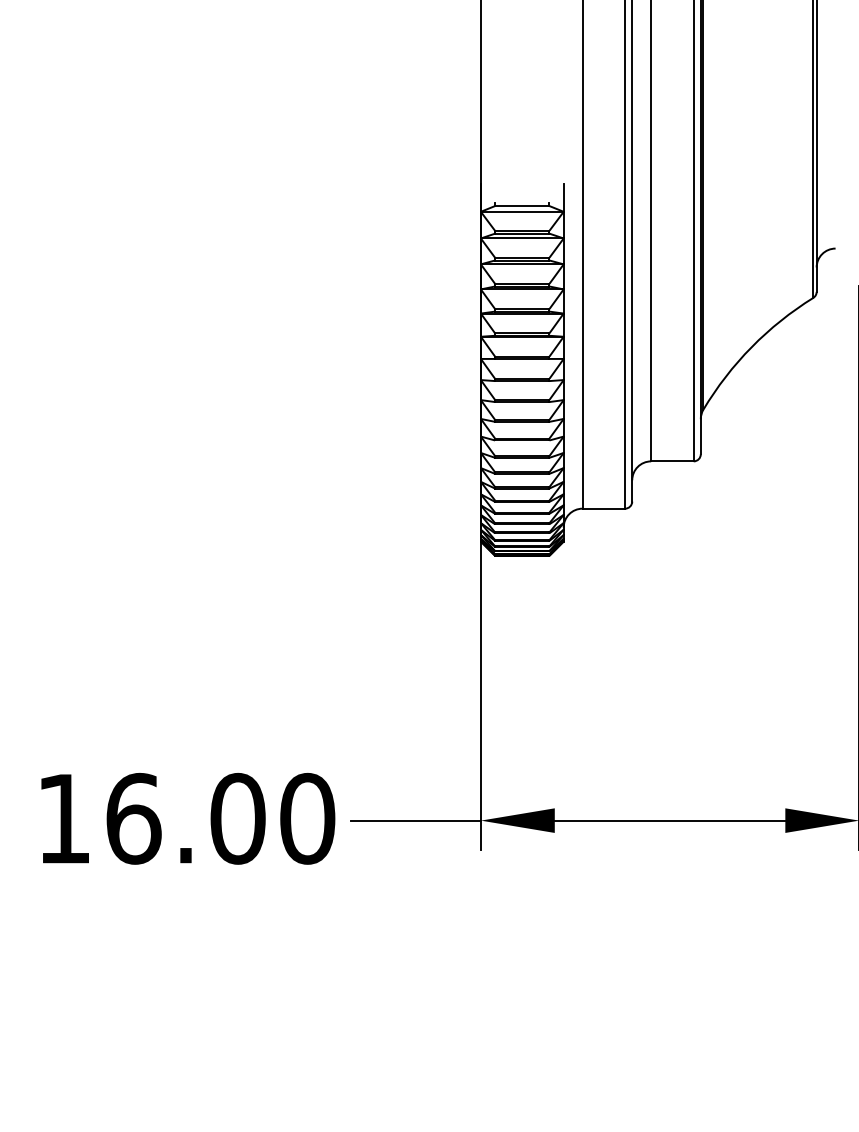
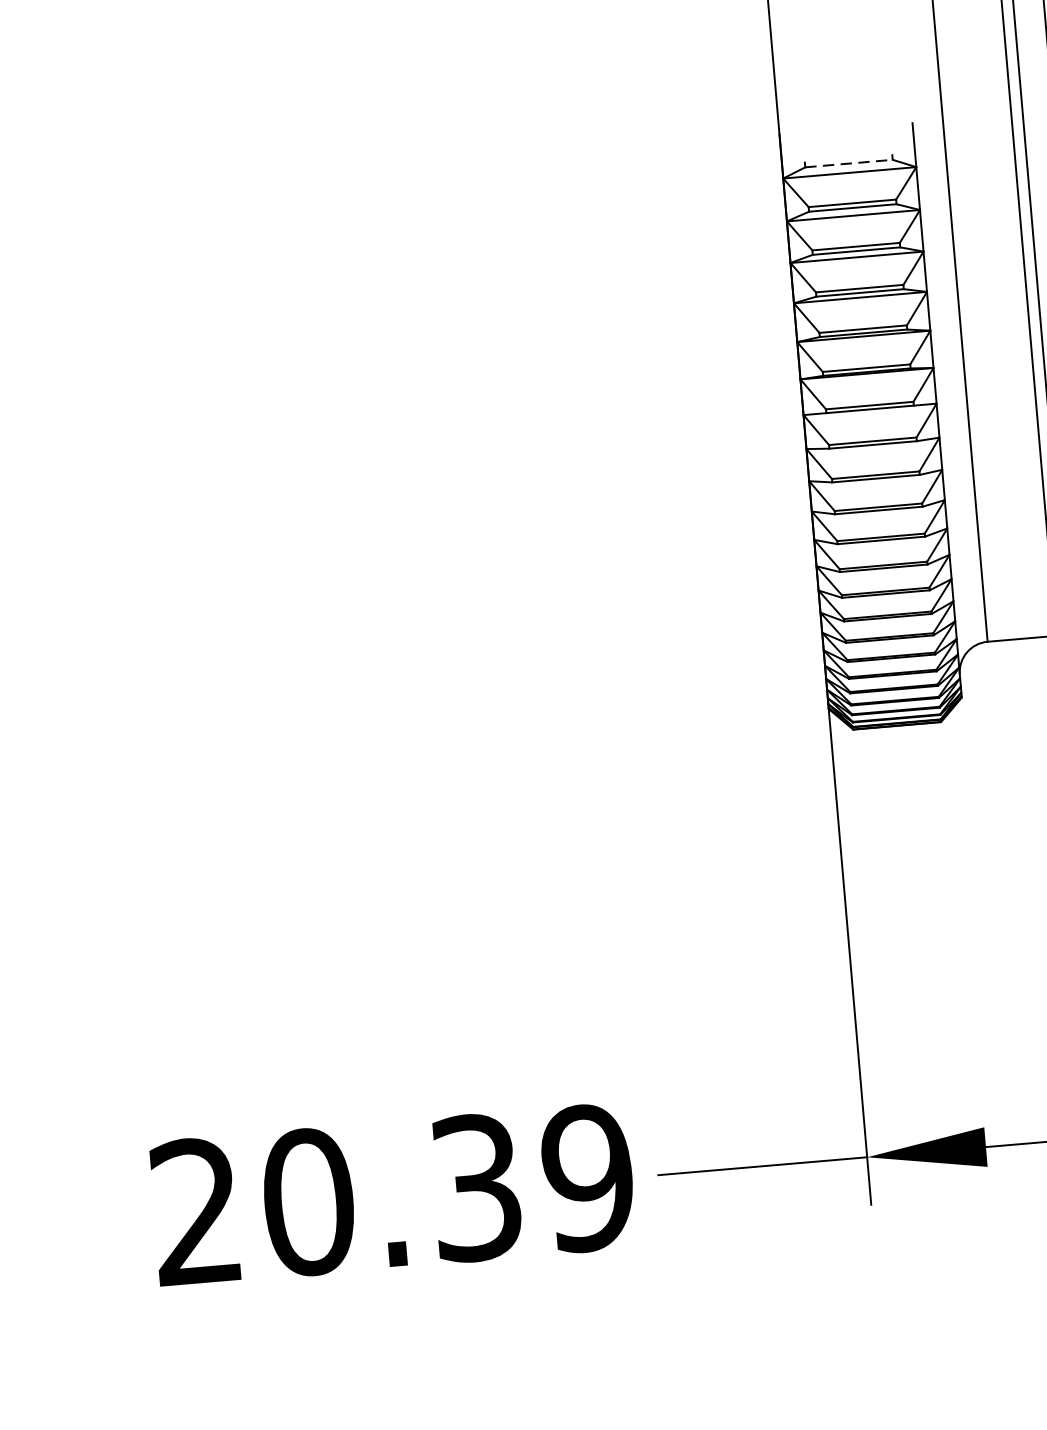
line: (522, 206) -> (849, 164), solid -> dashed
text: (186, 818) -> (393, 1194), 16.00 -> 20.39

